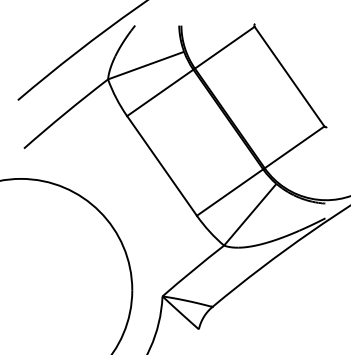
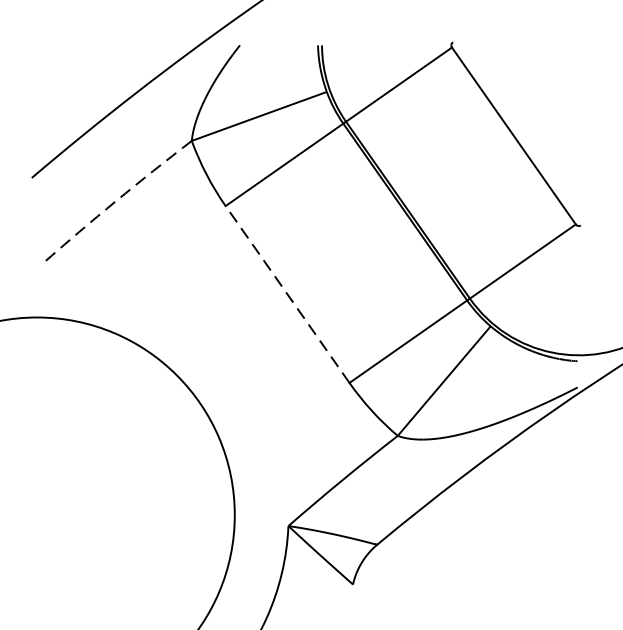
arc: (65, 113) -> (116, 201), solid -> dashed
line: (162, 165) -> (288, 293), solid -> dashed

